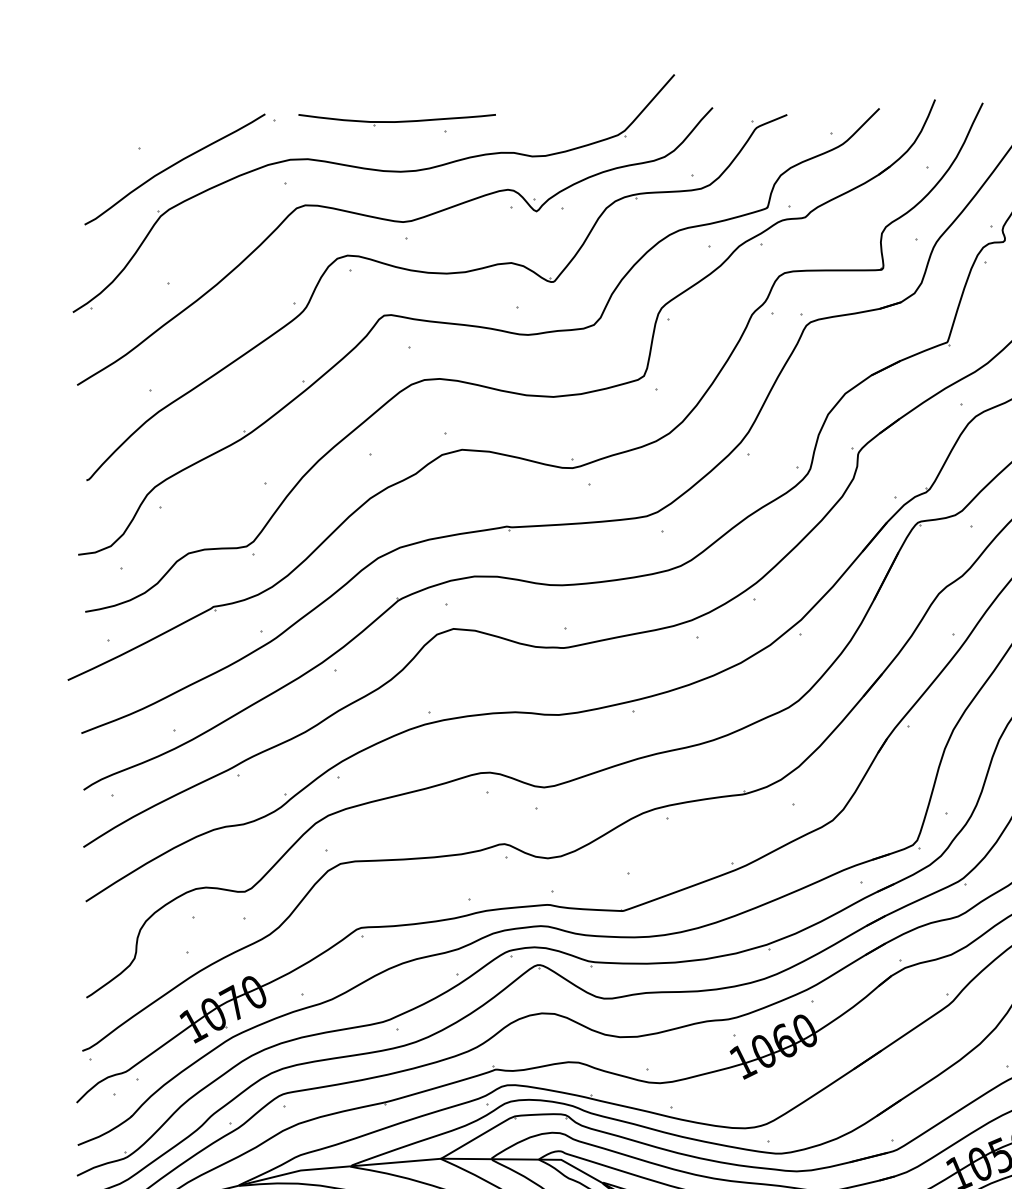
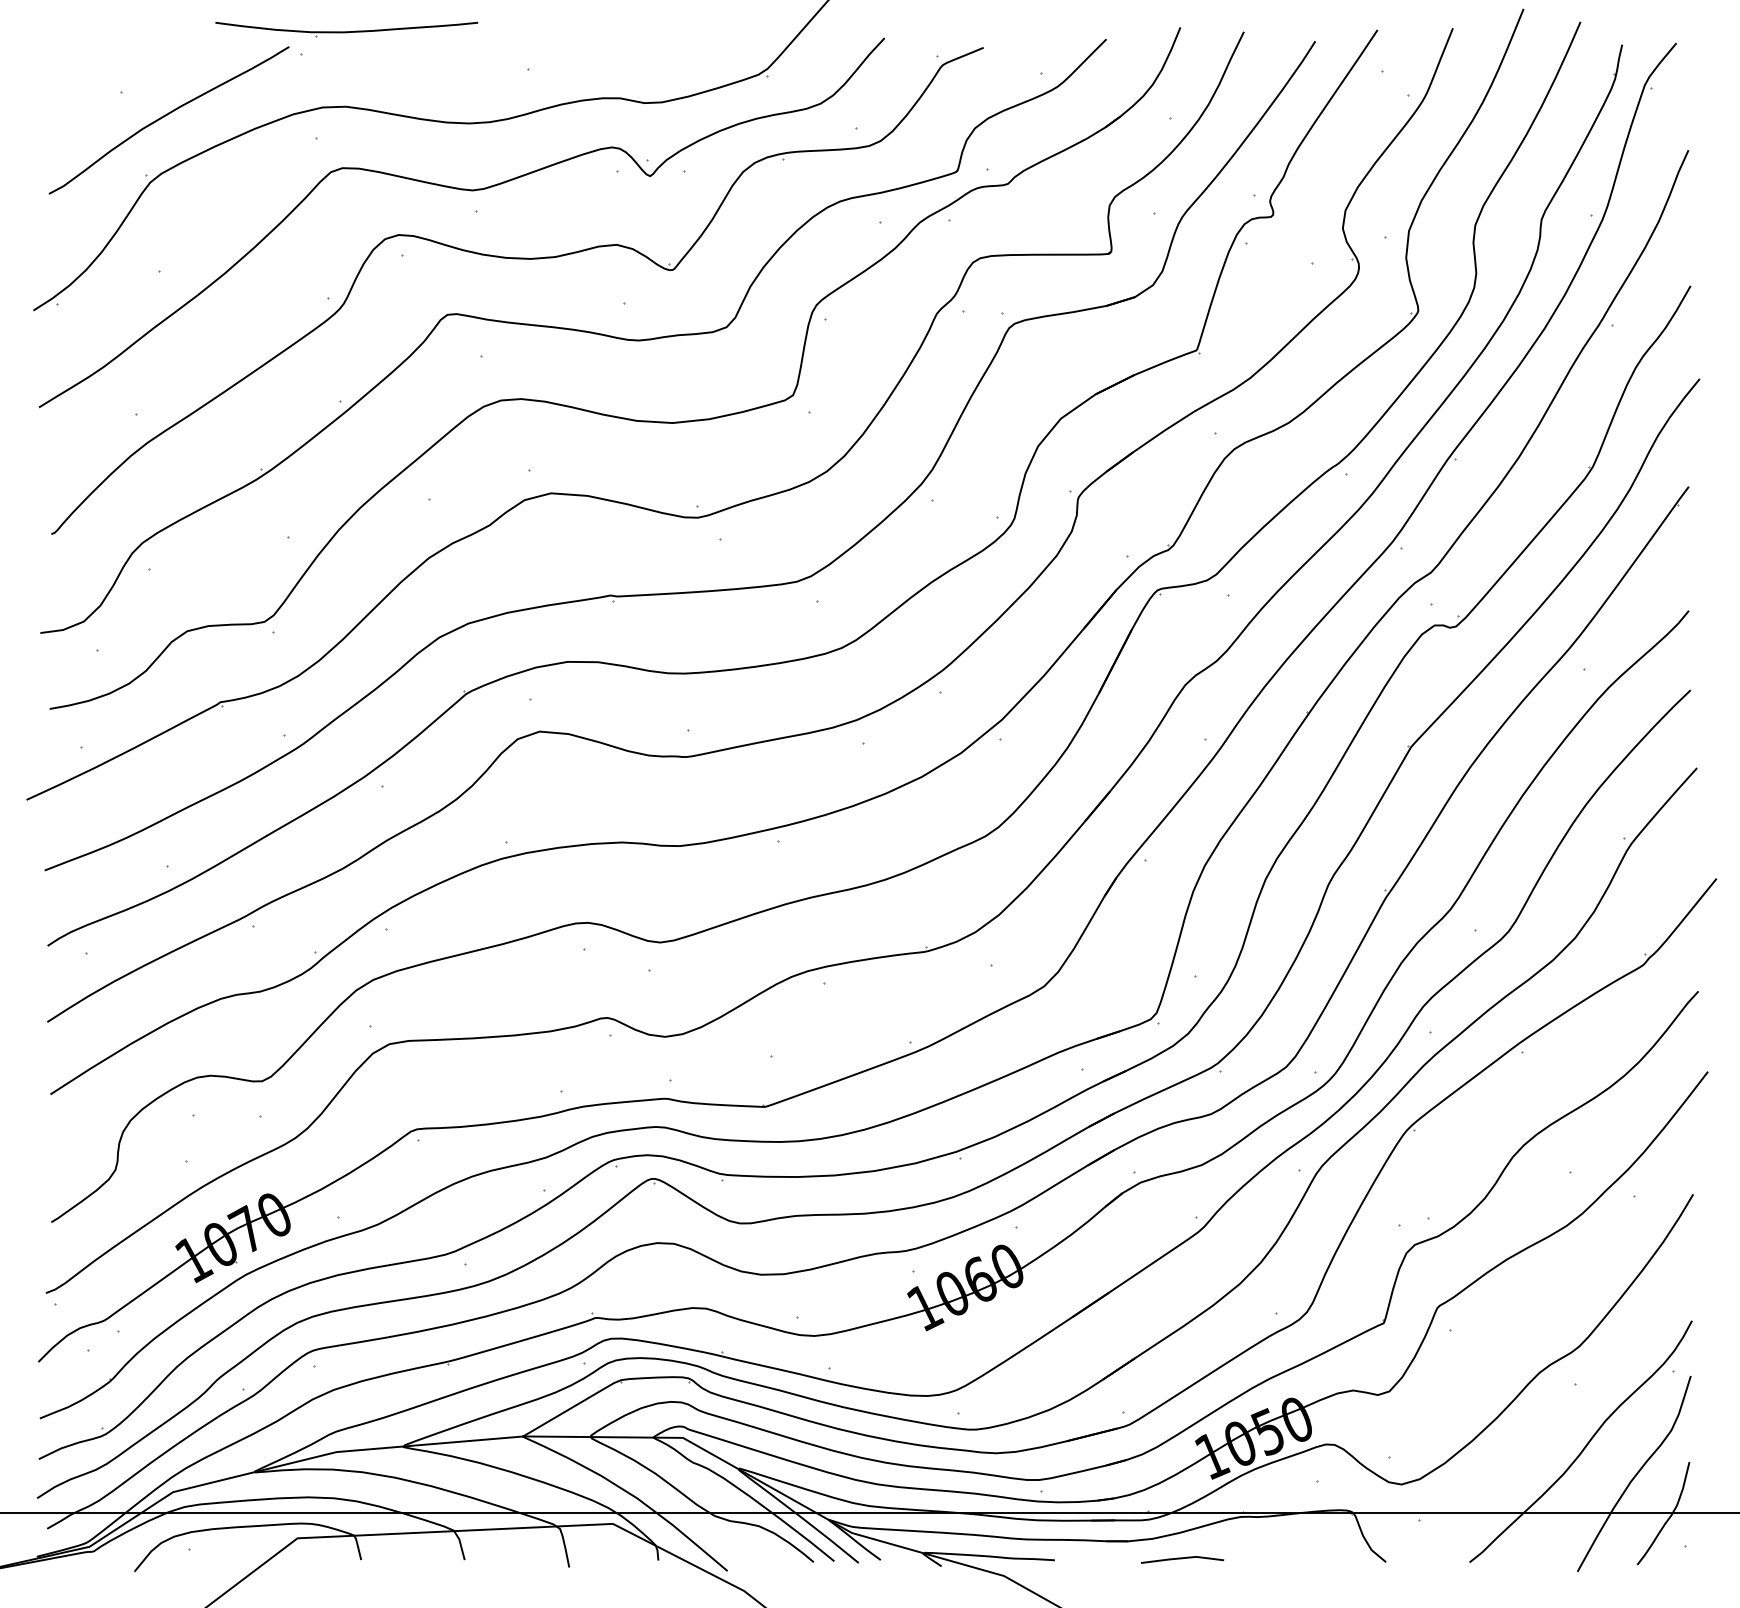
part: (396, 119) -> (346, 29), moved

